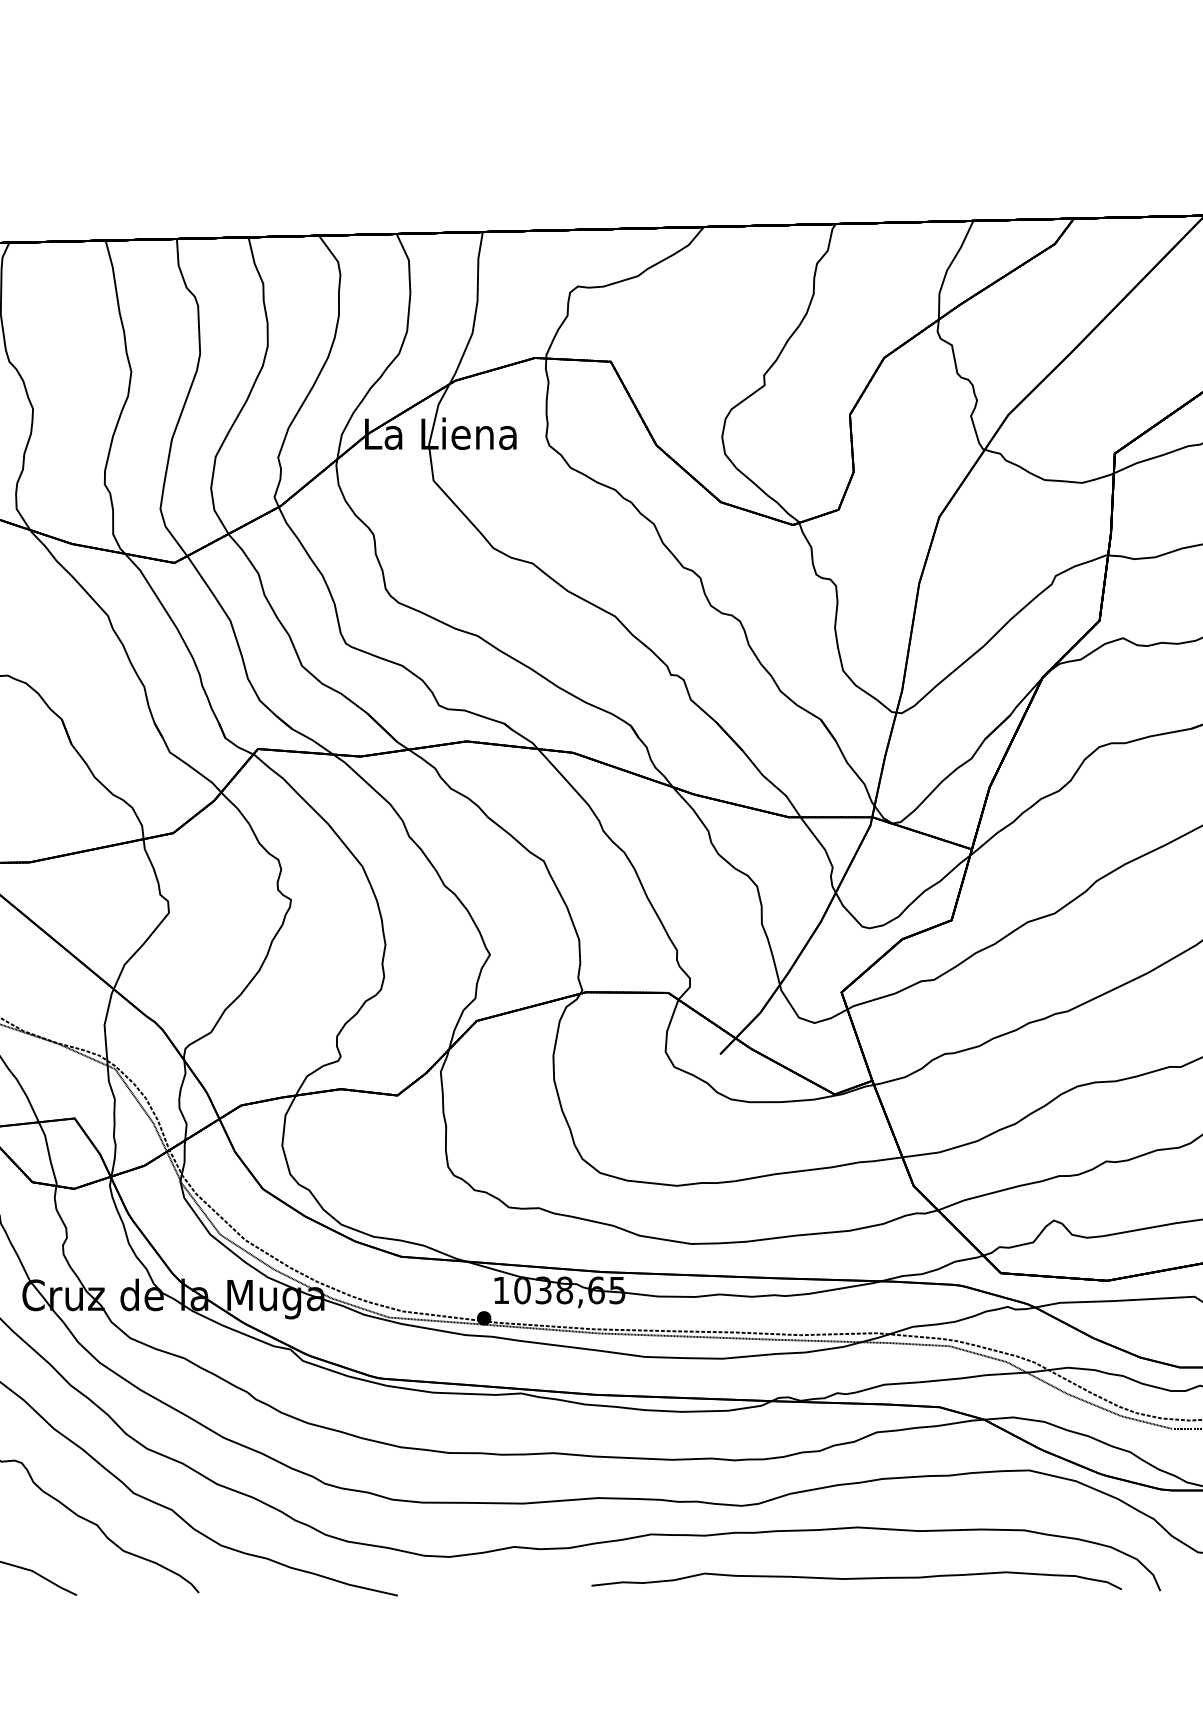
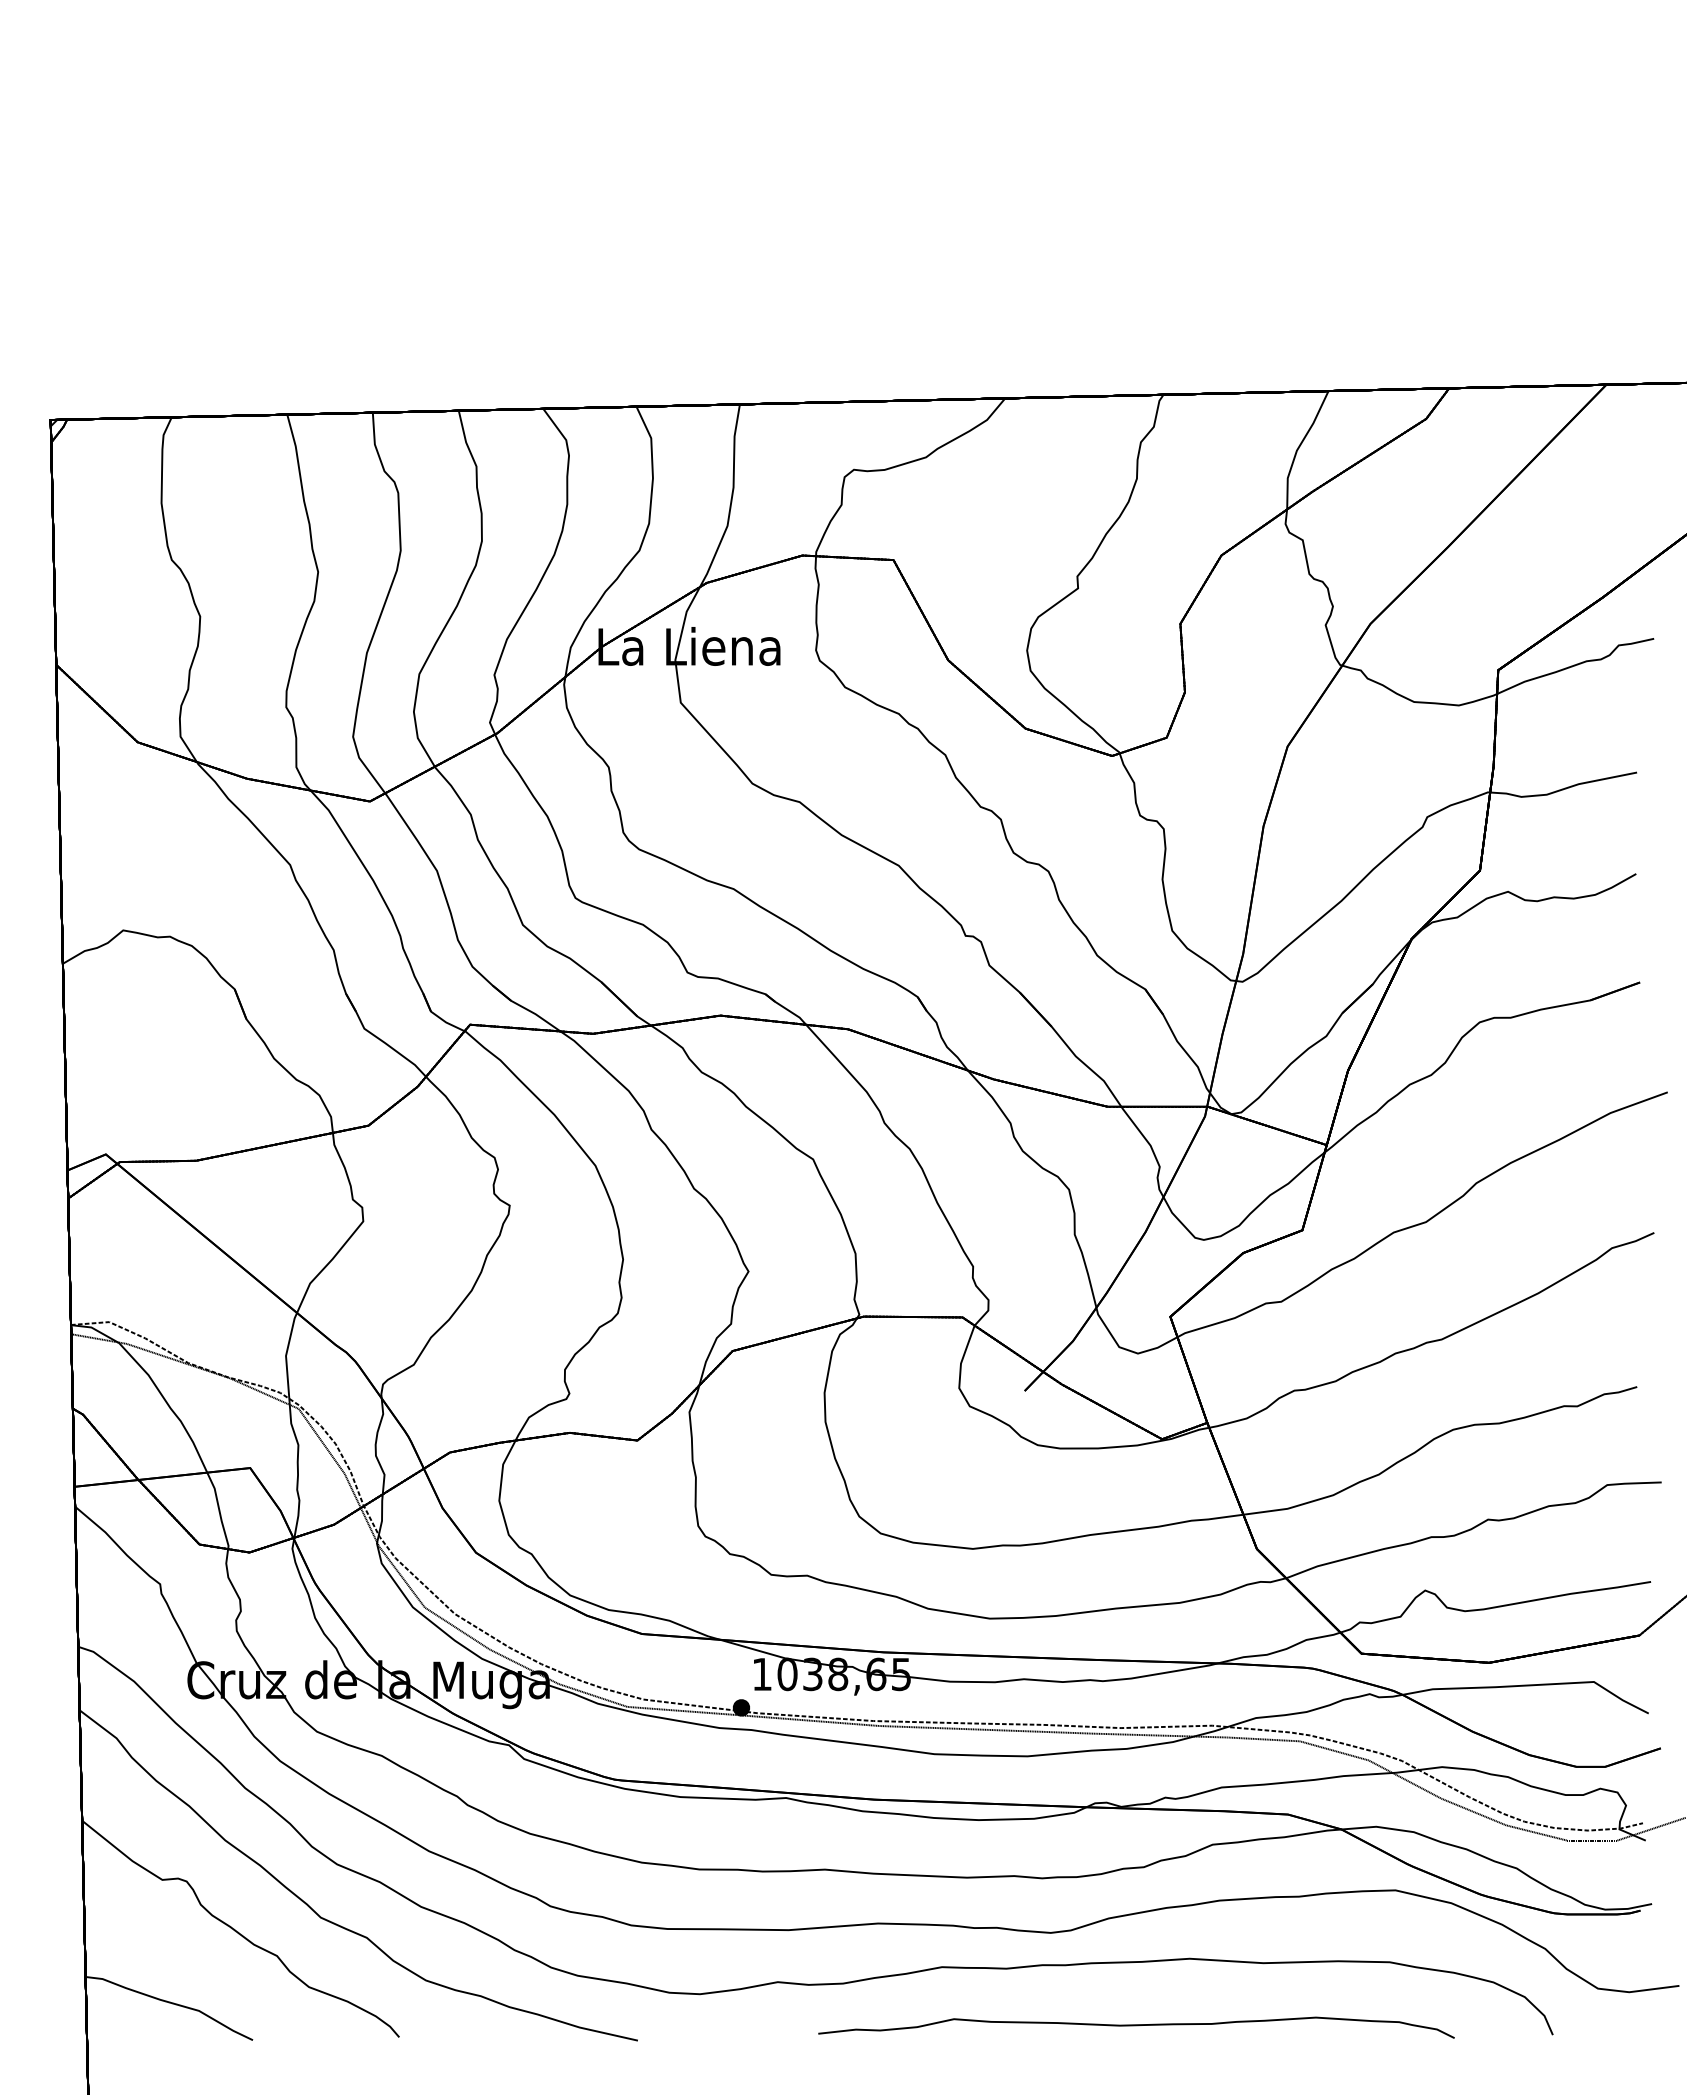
curve: (856, 1579) -> (1136, 2026), moved

